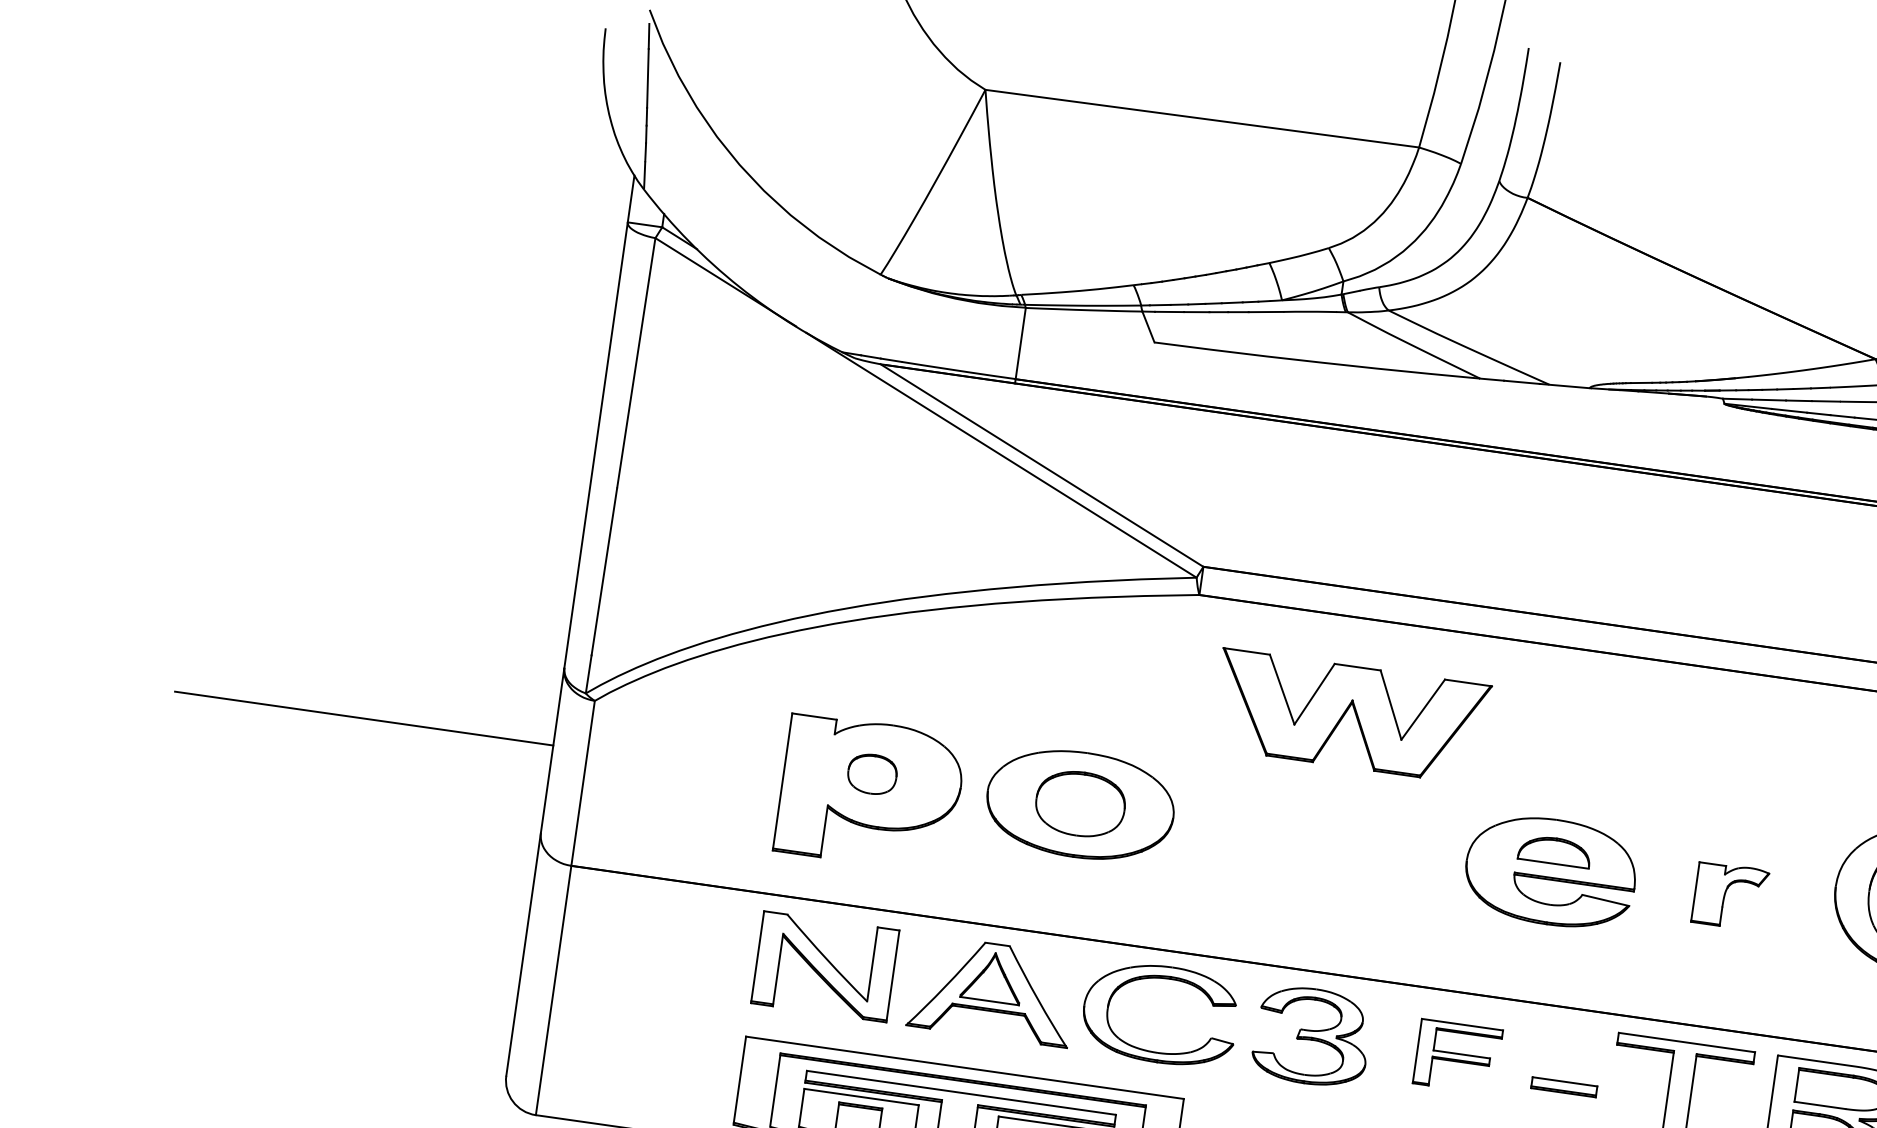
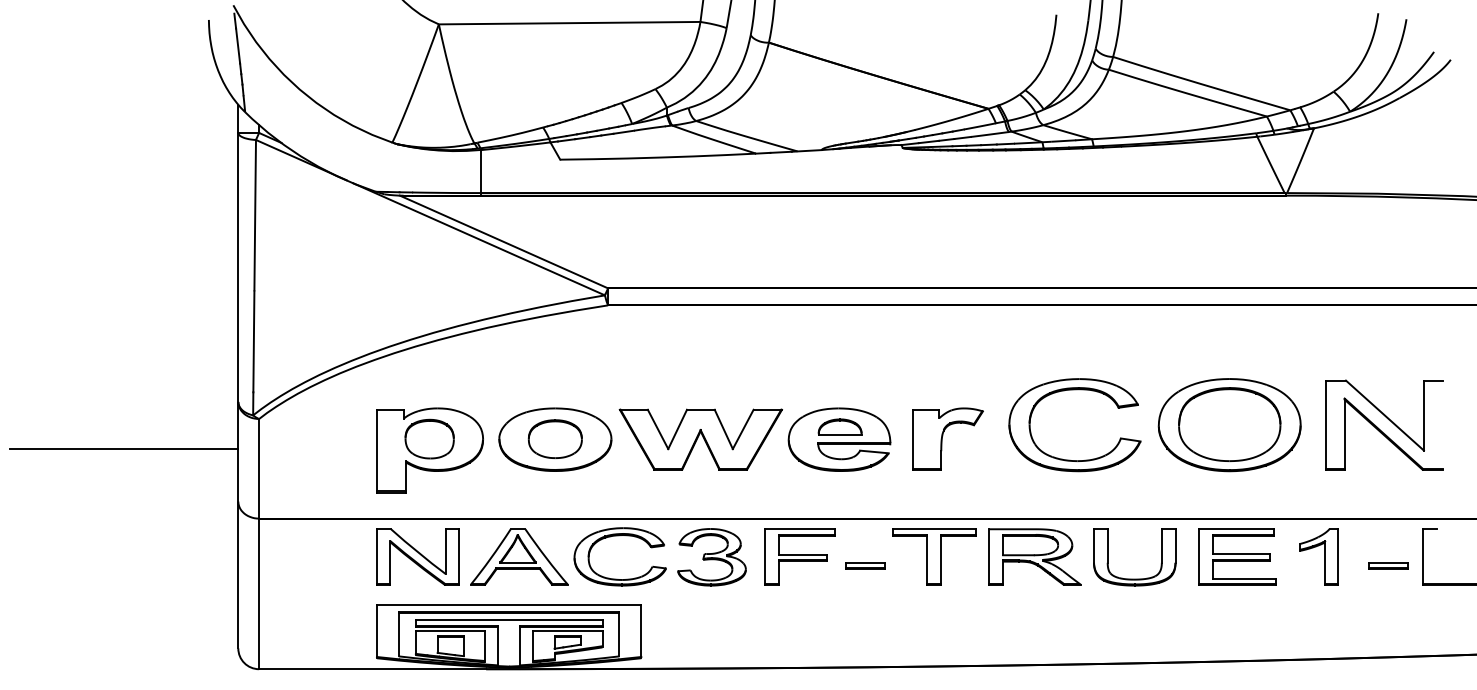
part: (1350, 716) -> (700, 439), moved
part: (872, 773) -> (429, 438), size x1.67
part: (1730, 895) -> (947, 438), size x1.67
part: (1457, 1055) -> (799, 556), size x1.43

